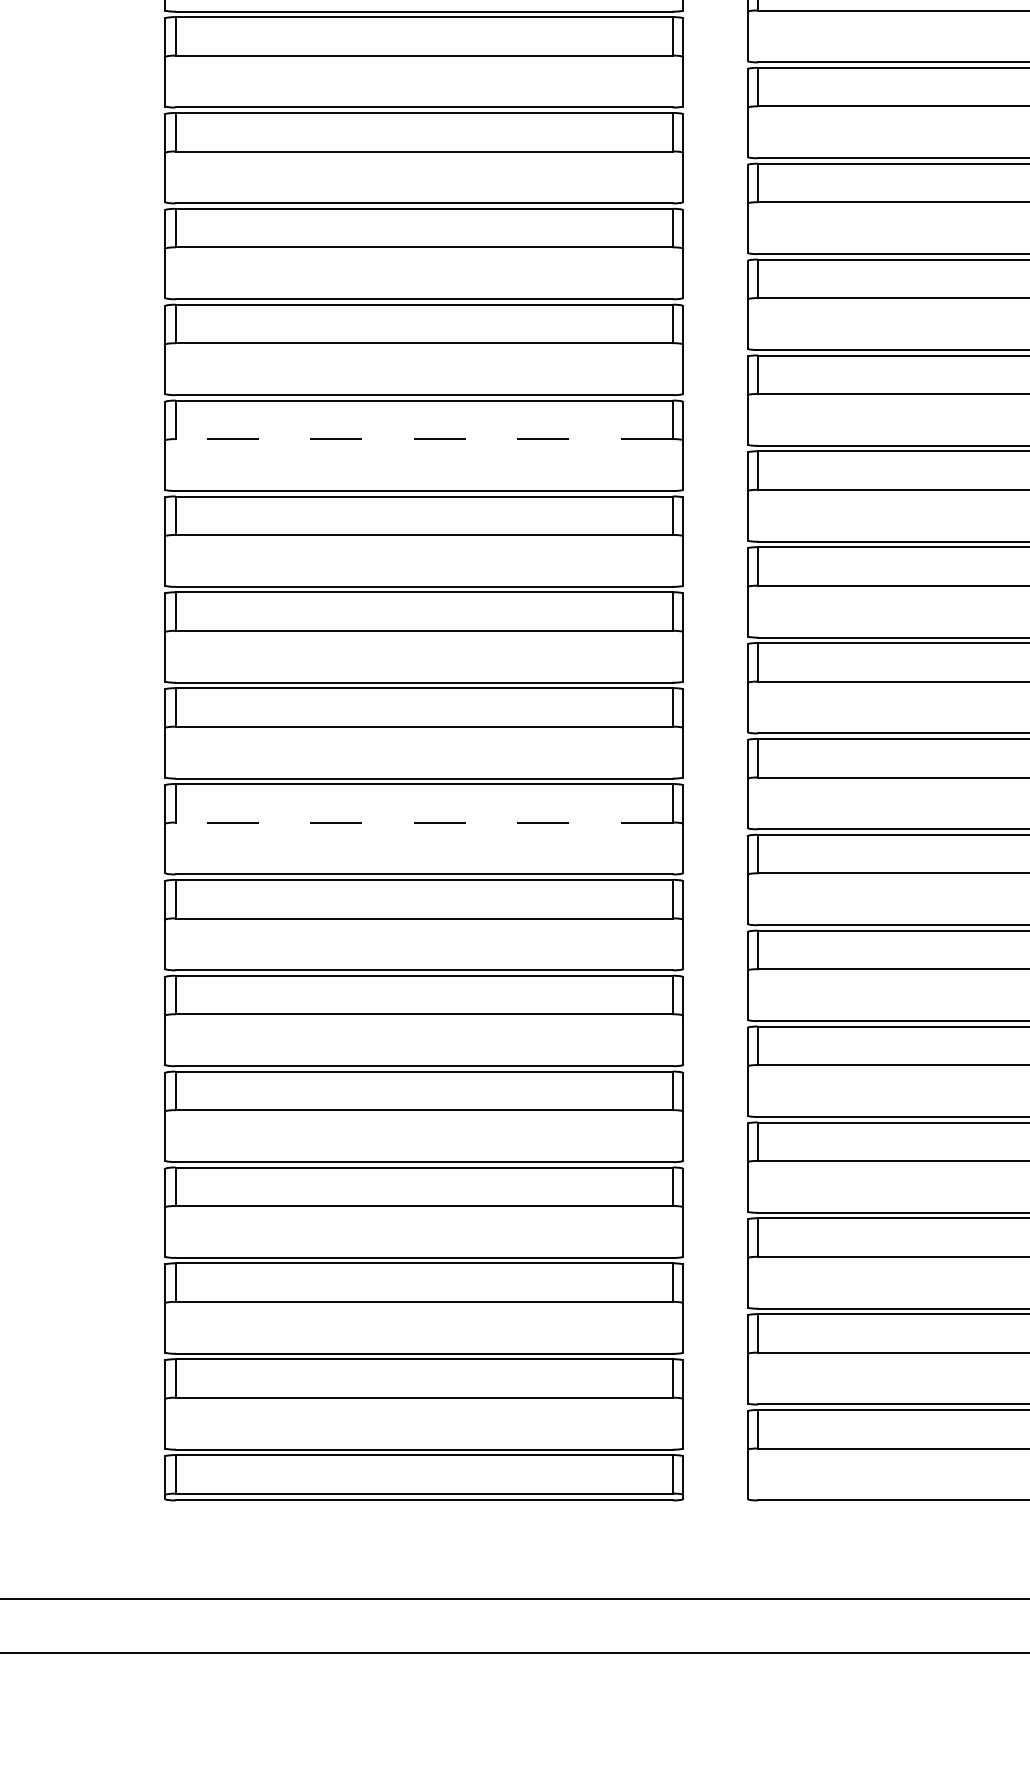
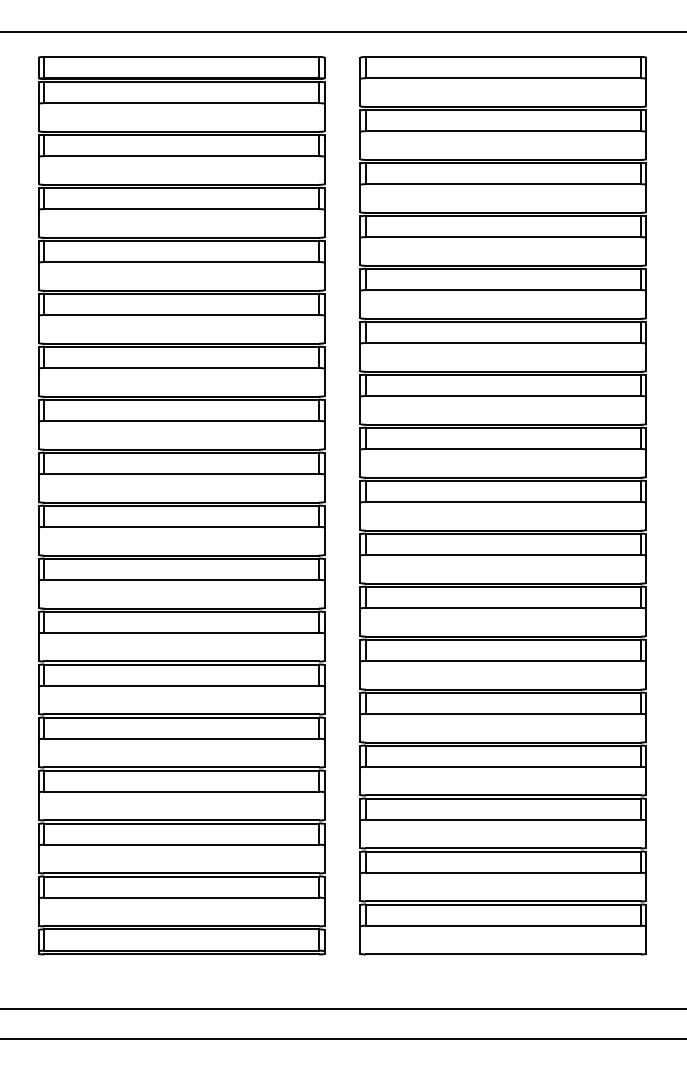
line: (423, 439) -> (181, 368), dashed -> solid
line: (423, 821) -> (181, 579), dashed -> solid

